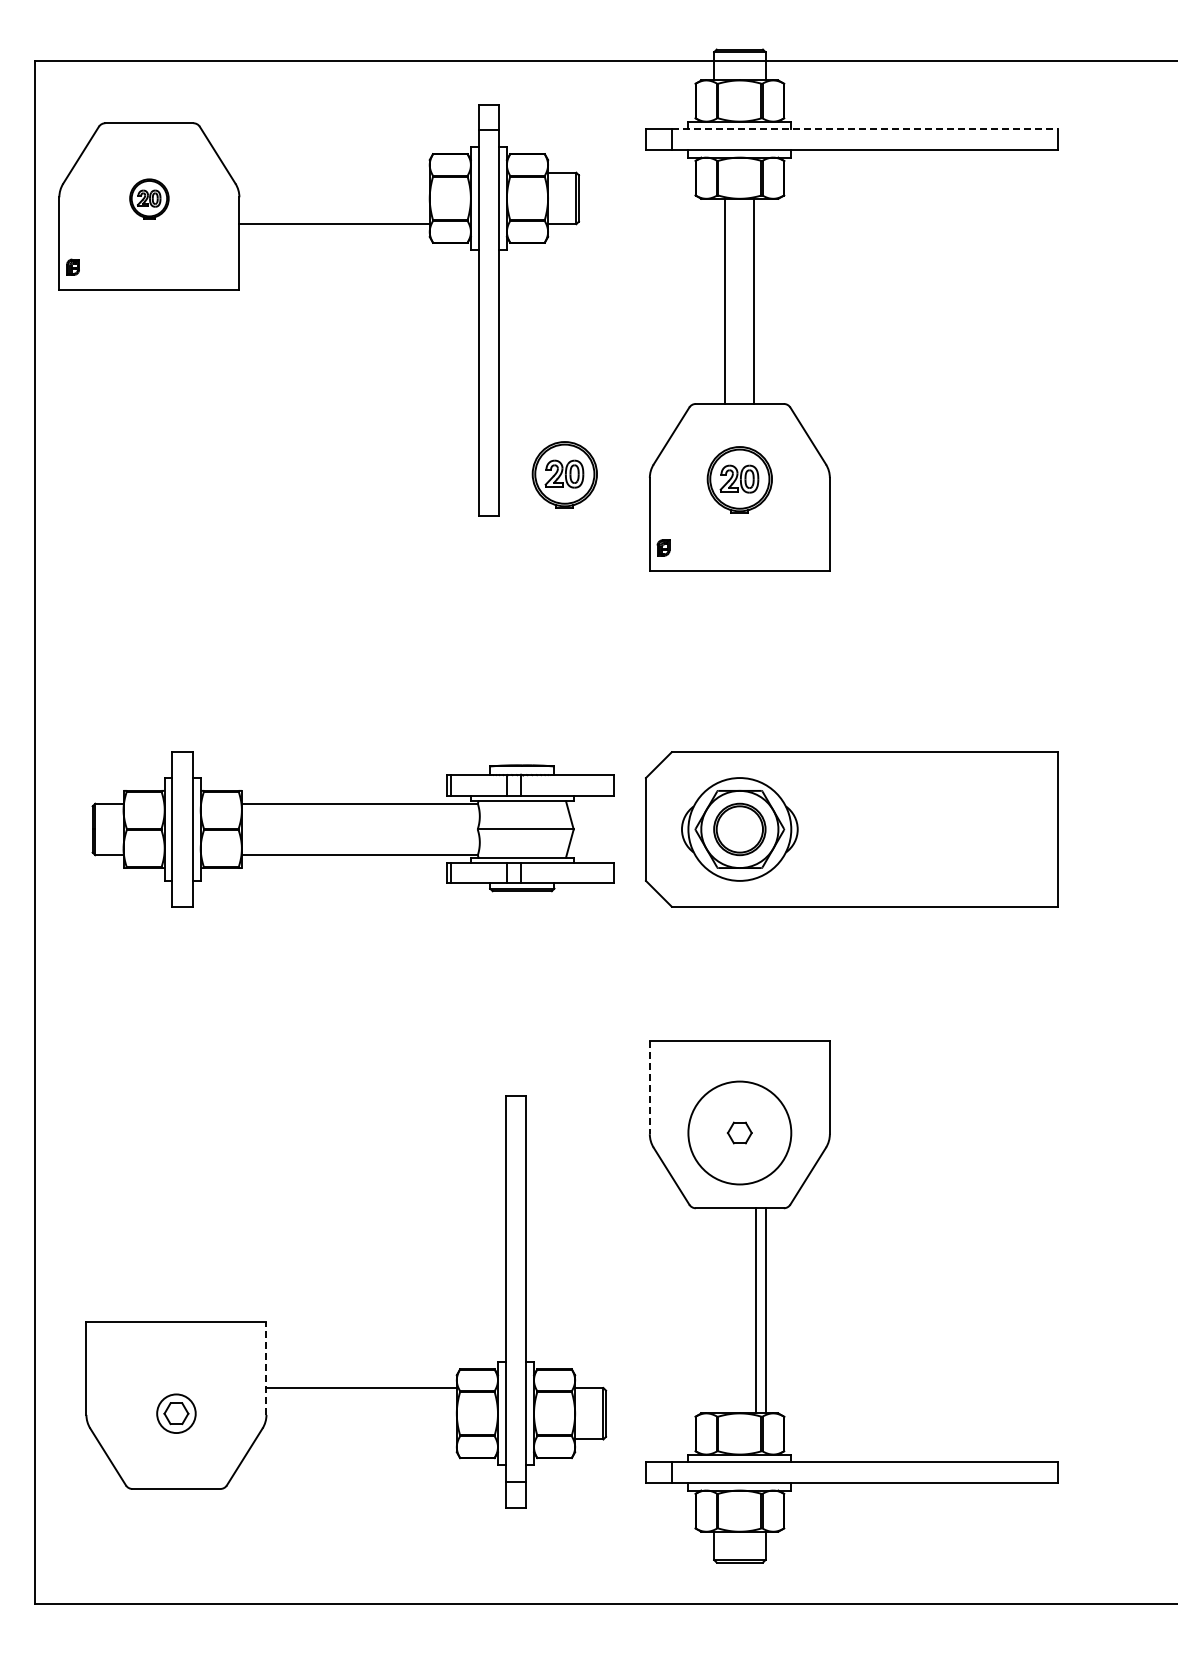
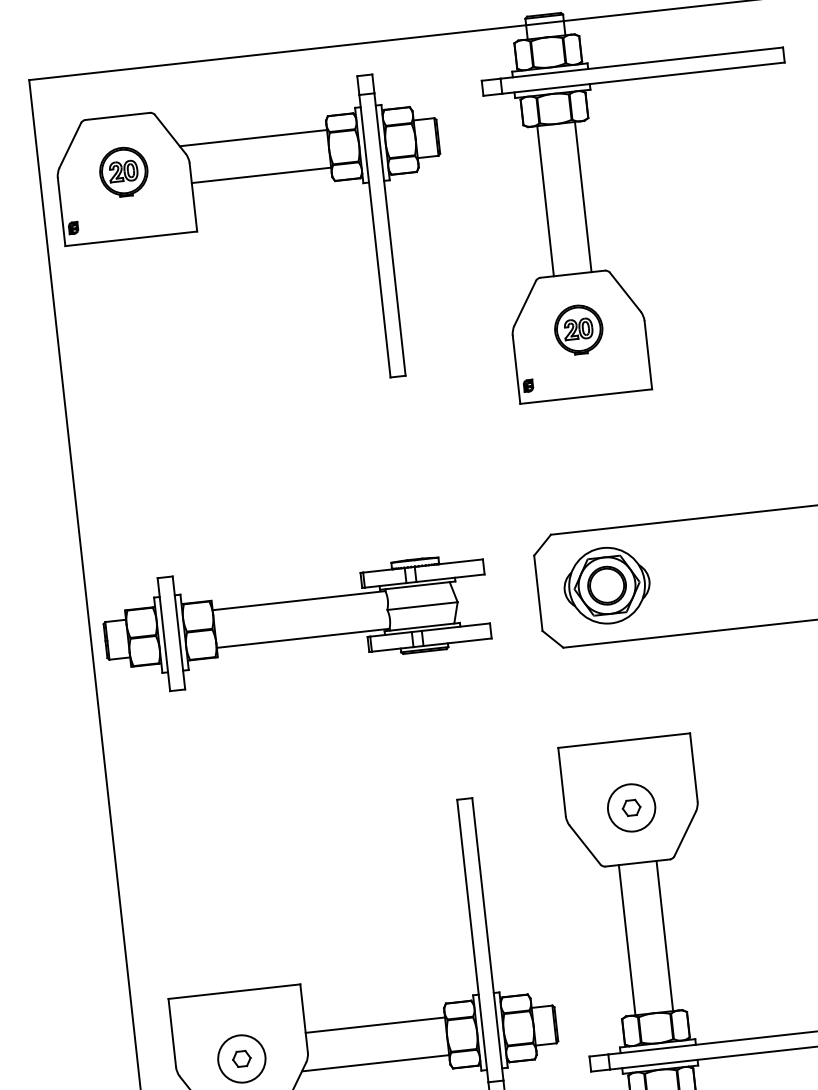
line: (864, 129) -> (641, 63), dashed -> solid
line: (328, 172) -> (252, 138), added
part: (149, 198) -> (123, 171), size x1.67
line: (724, 300) -> (583, 196), moved
line: (754, 300) -> (545, 200), moved
part: (564, 474) -> (450, 340), removed
part: (352, 829) -> (295, 620), moved
line: (649, 1087) -> (561, 781), dashed -> solid
circle: (739, 1132) -> (631, 807), size x0.62
line: (756, 1310) -> (627, 939), moved
line: (266, 1368) -> (304, 1018), dashed -> solid
circle: (176, 1413) -> (241, 1058), size x1.67
line: (355, 1439) -> (375, 1063), added

